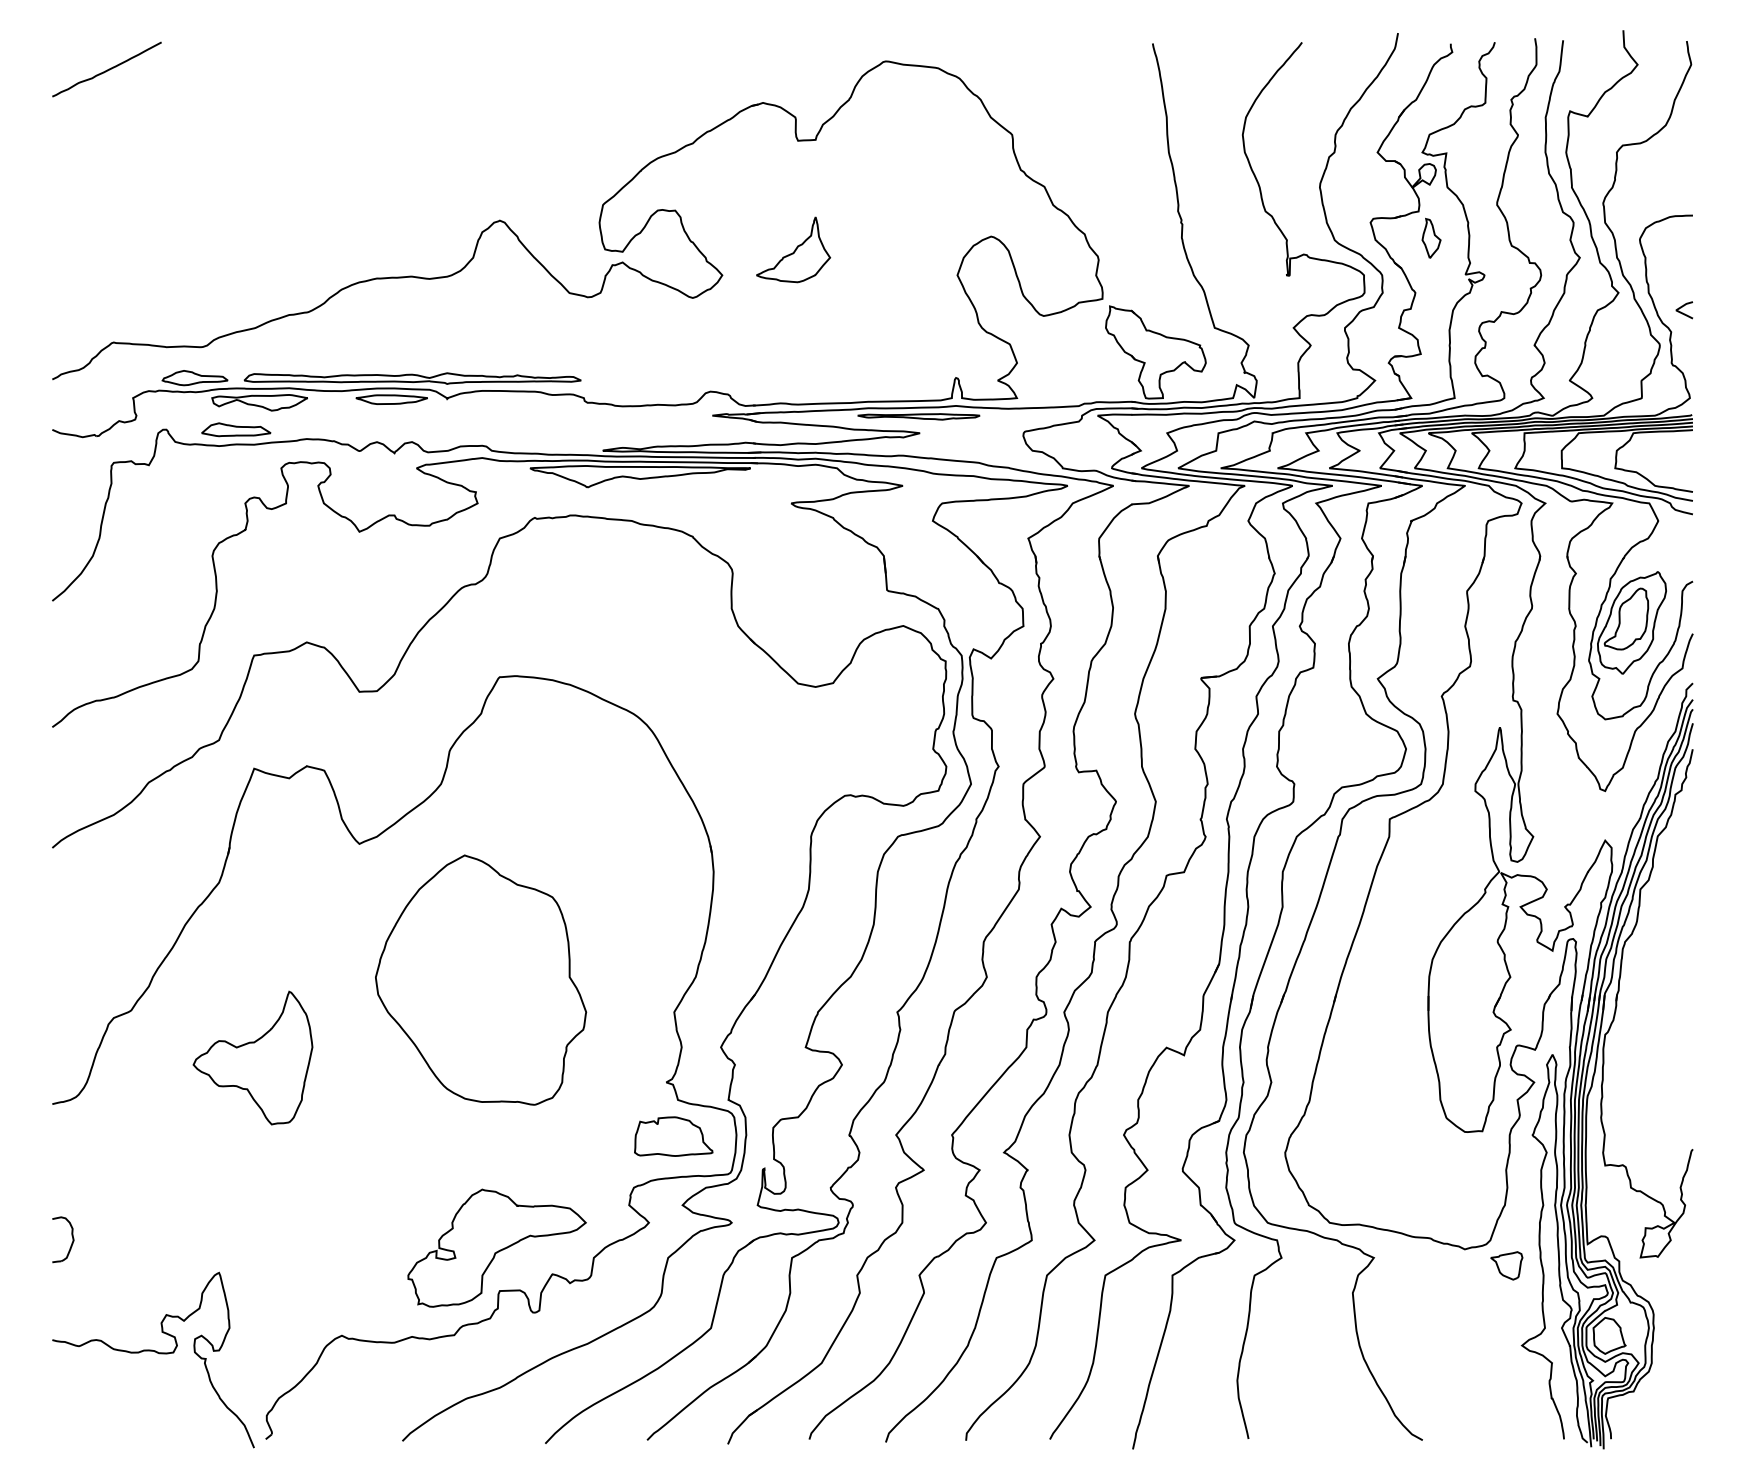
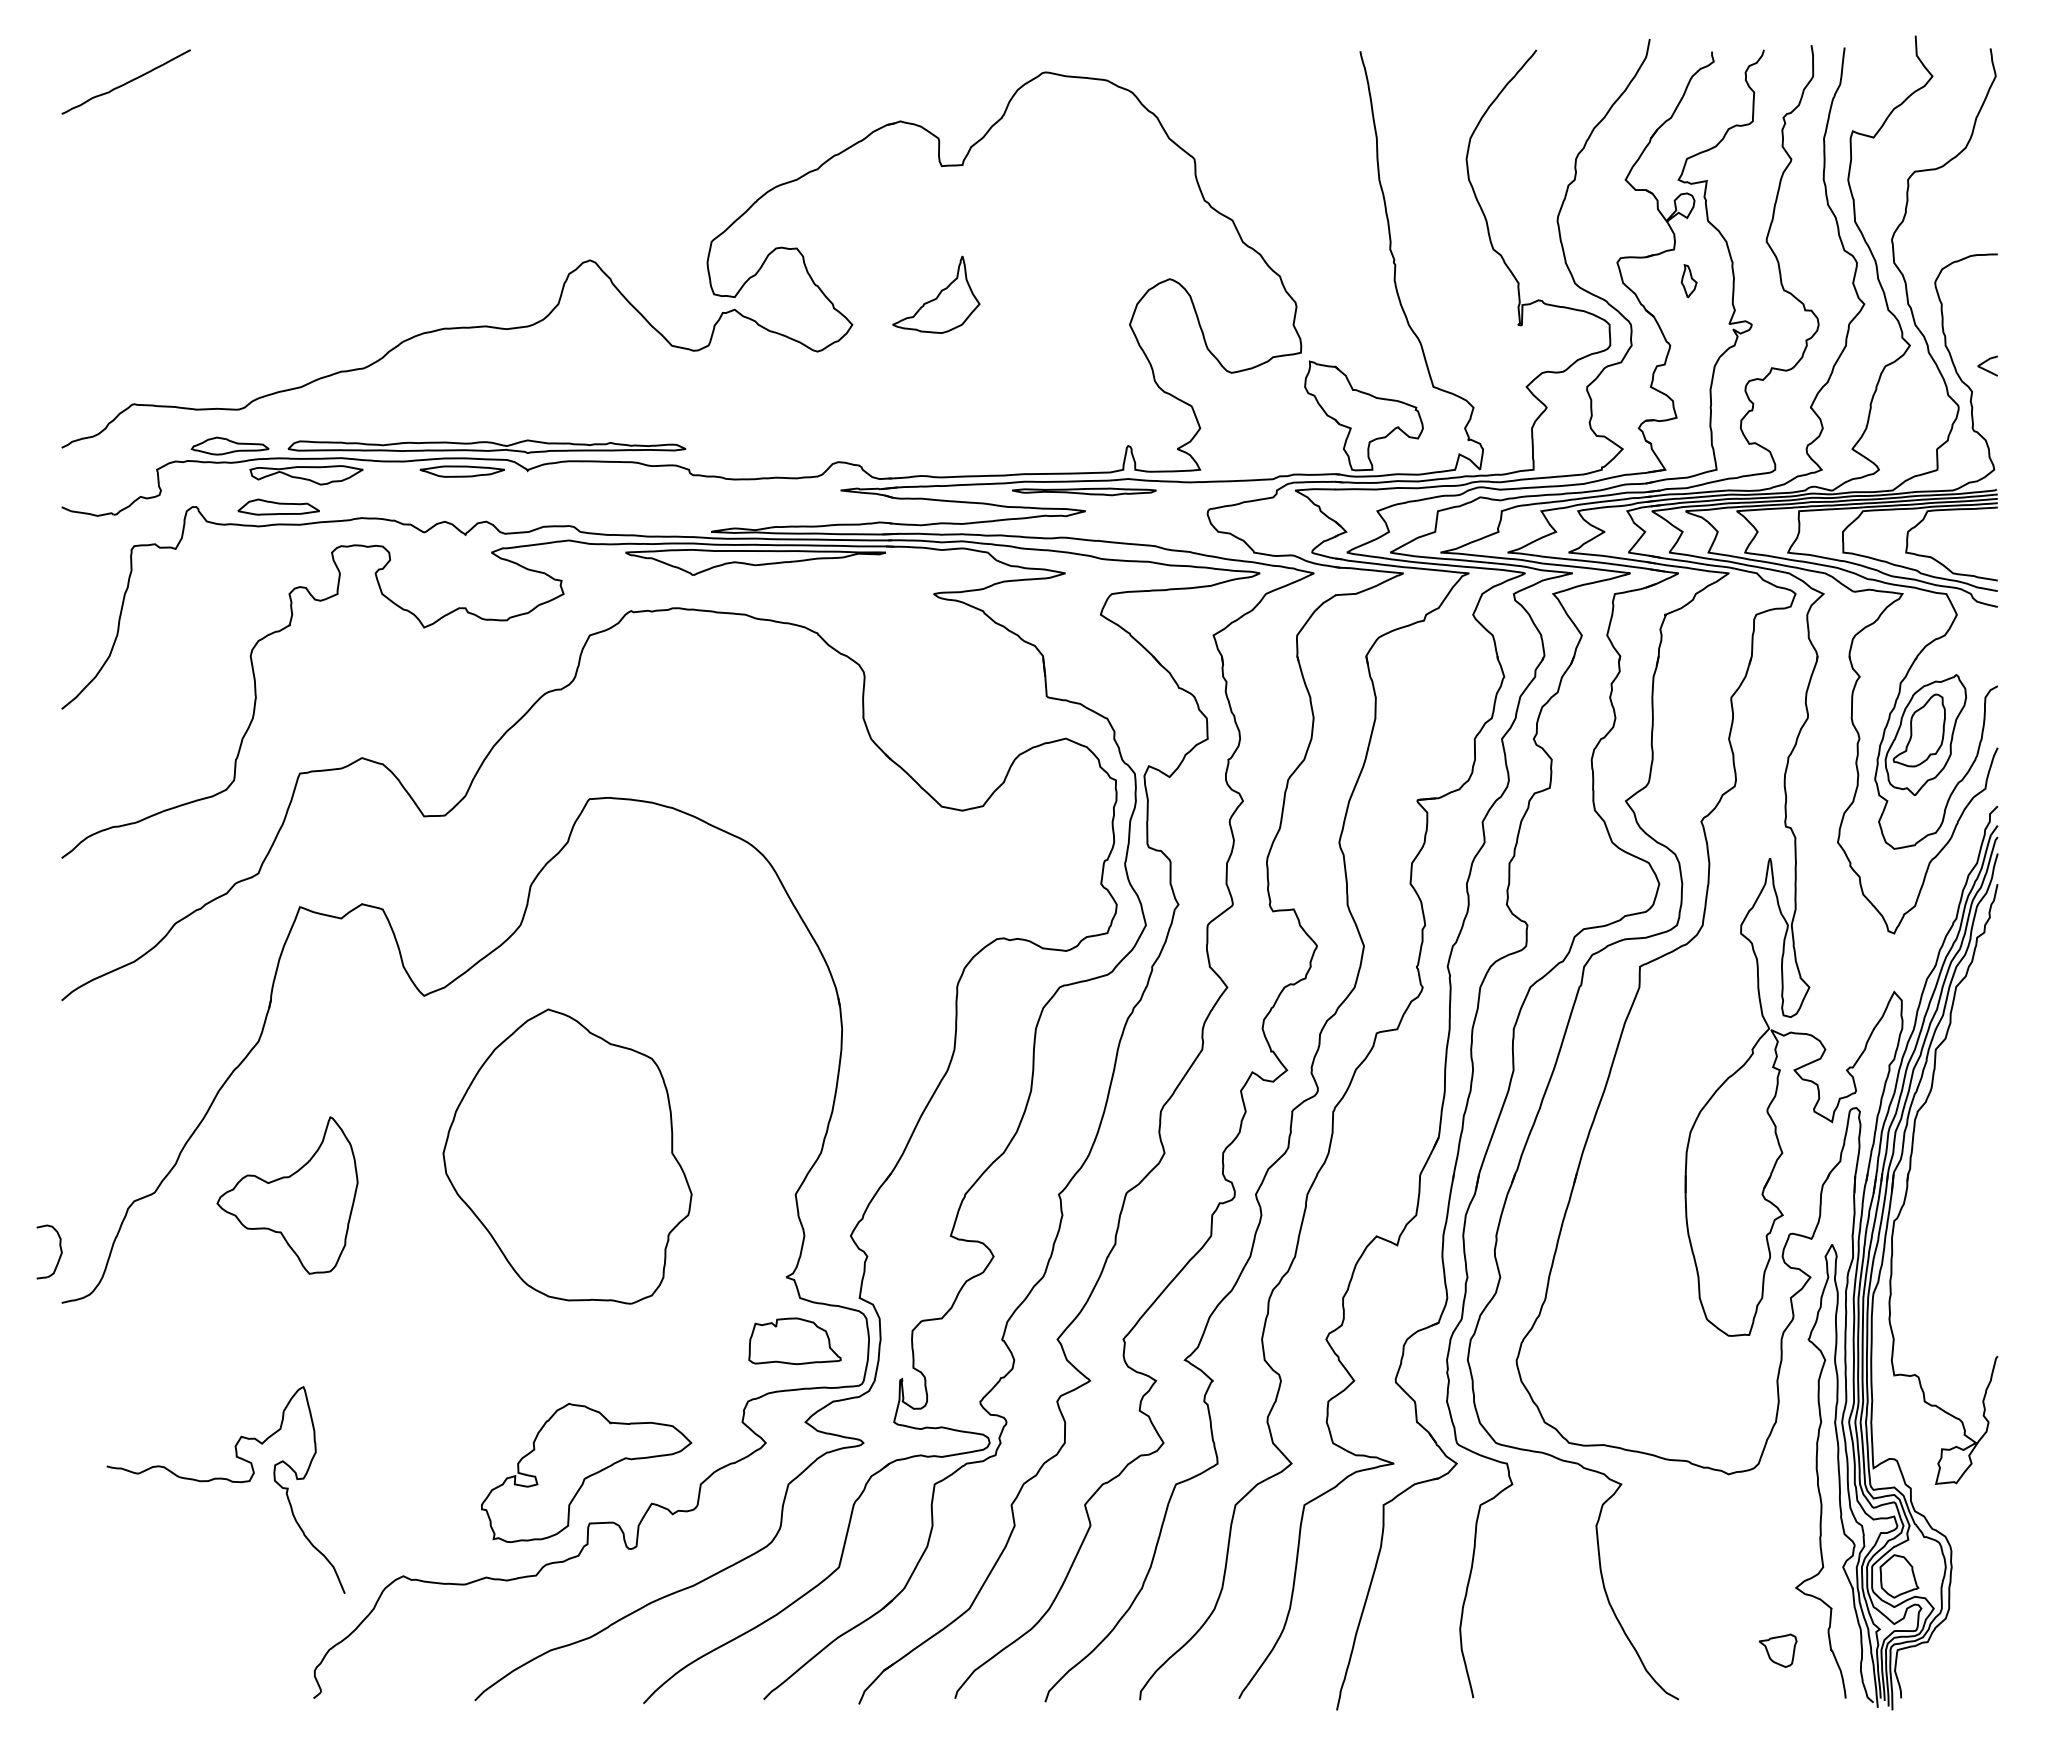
part: (1430, 237) -> (1688, 280), size x0.7
part: (252, 1058) -> (287, 1195), moved
part: (71, 1235) -> (59, 1247), moved
part: (1507, 1265) -> (1778, 1650), moved
curve: (156, 1352) -> (229, 1481), moved

